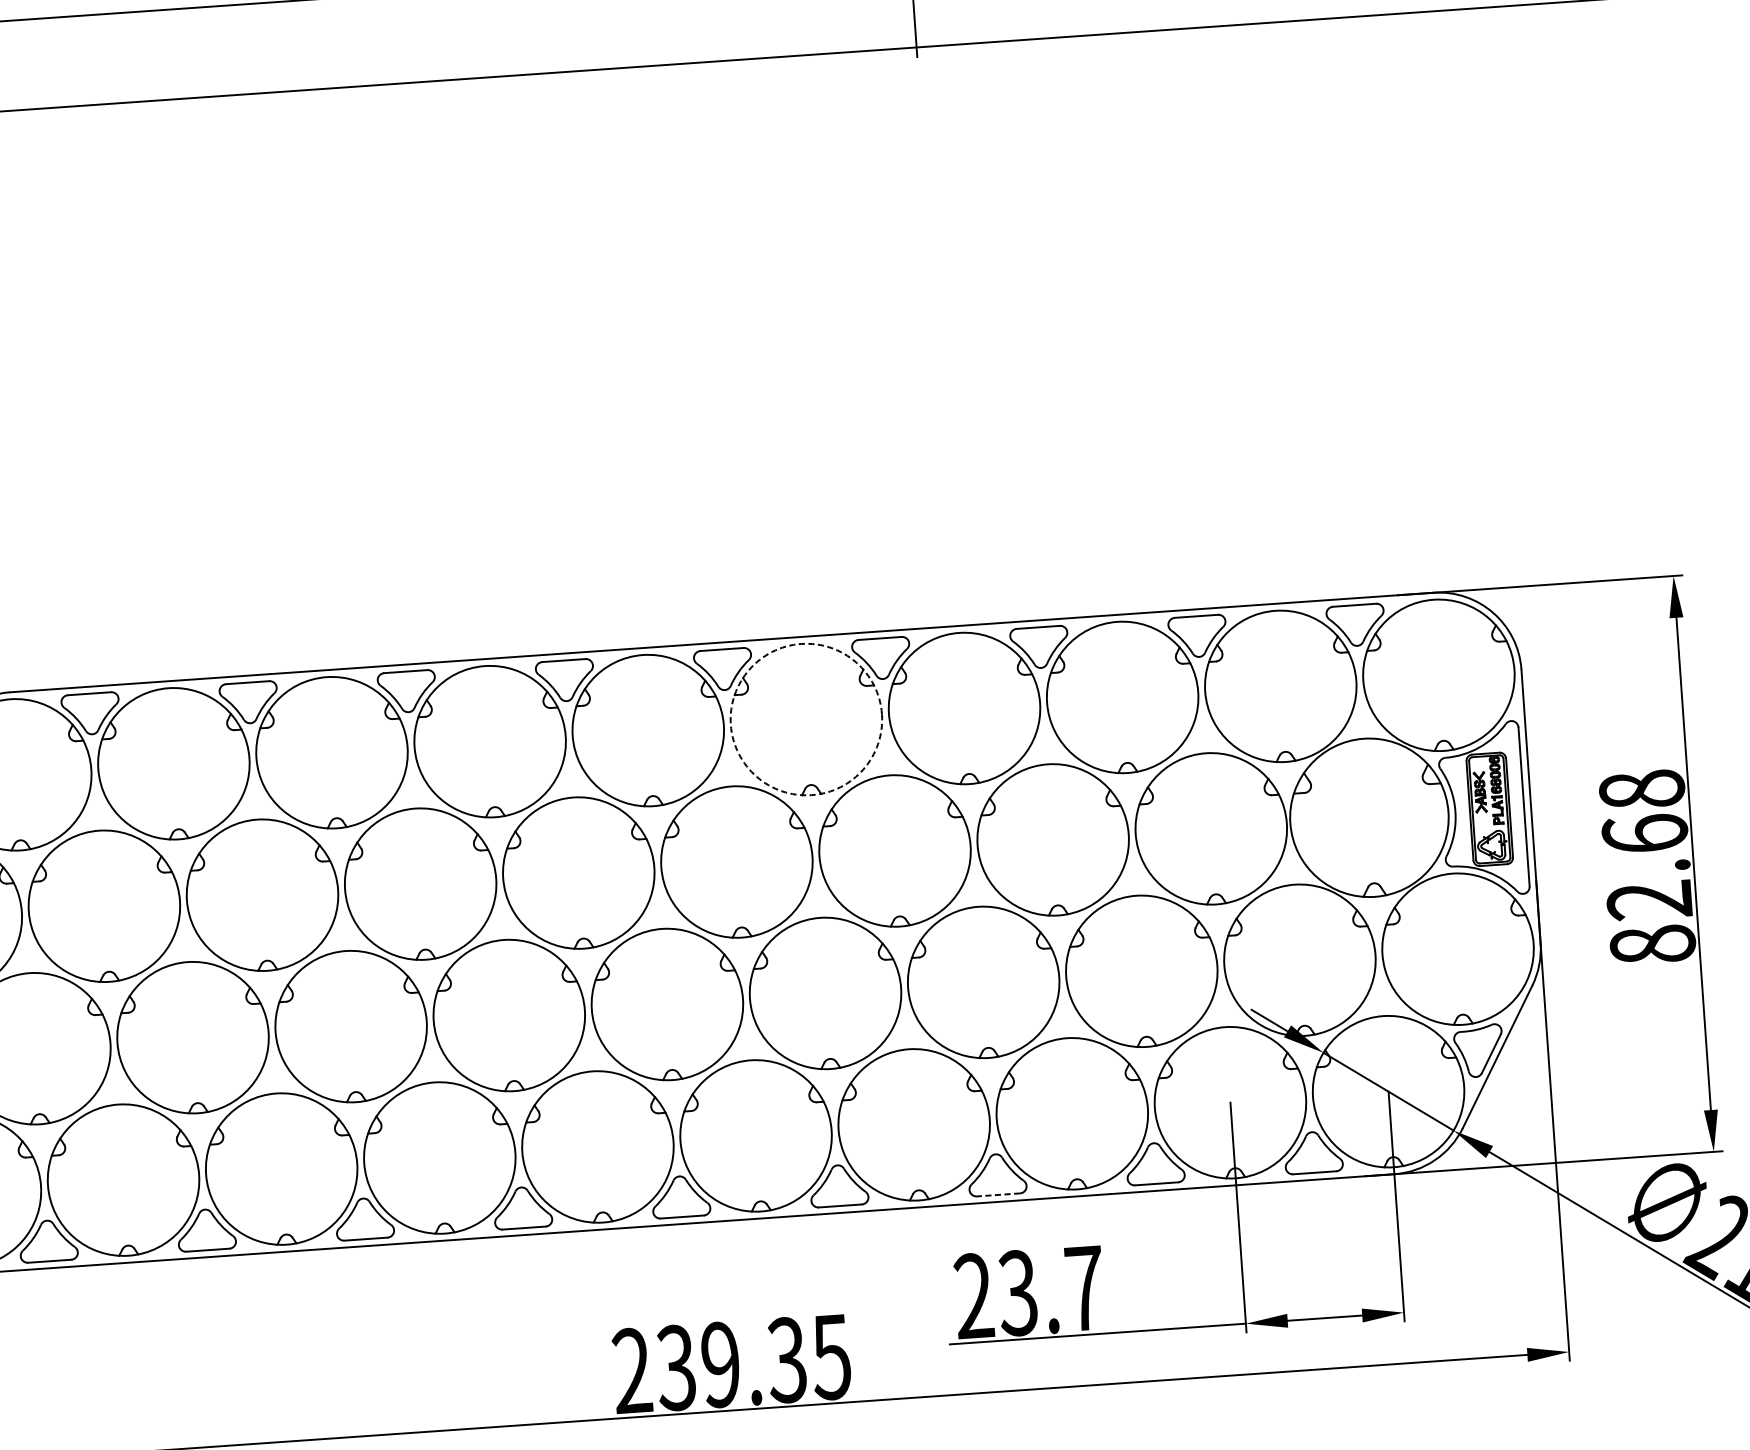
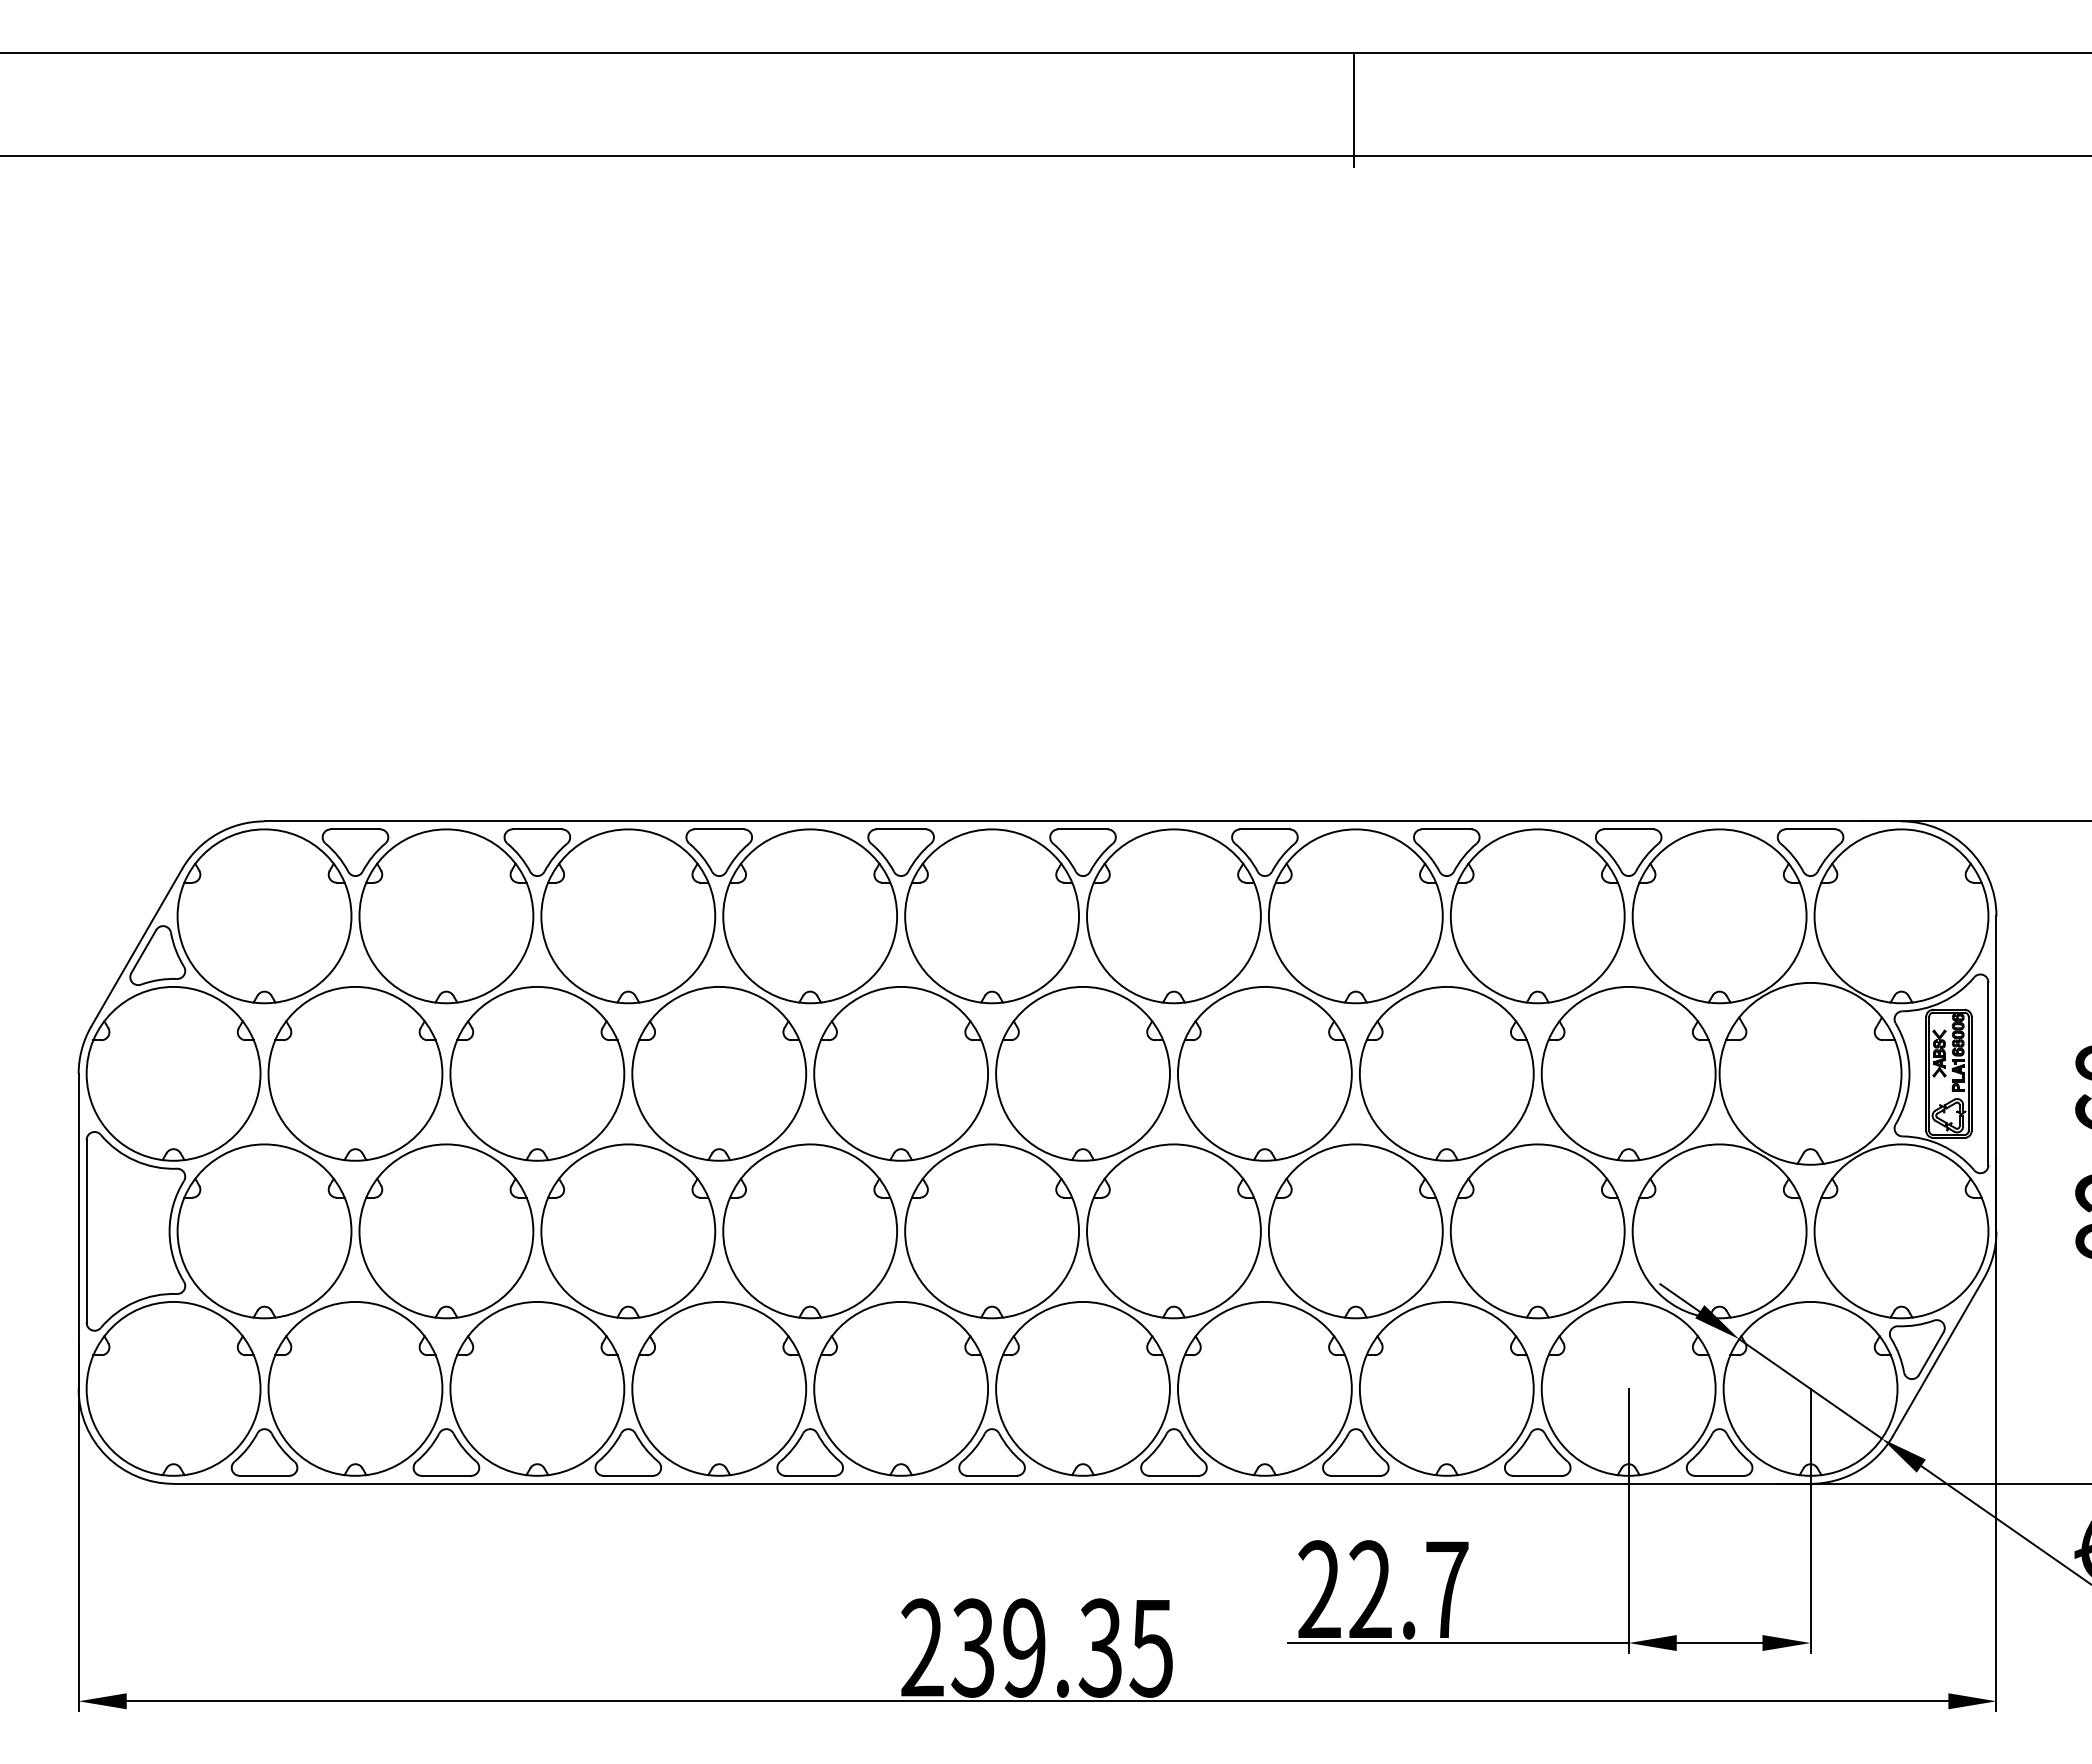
circle: (806, 719) -> (1173, 916), dashed -> solid
line: (998, 1194) -> (1355, 1475), dashed -> solid
text: (1017, 1292) -> (1369, 1589), 23.7 -> 22.7

